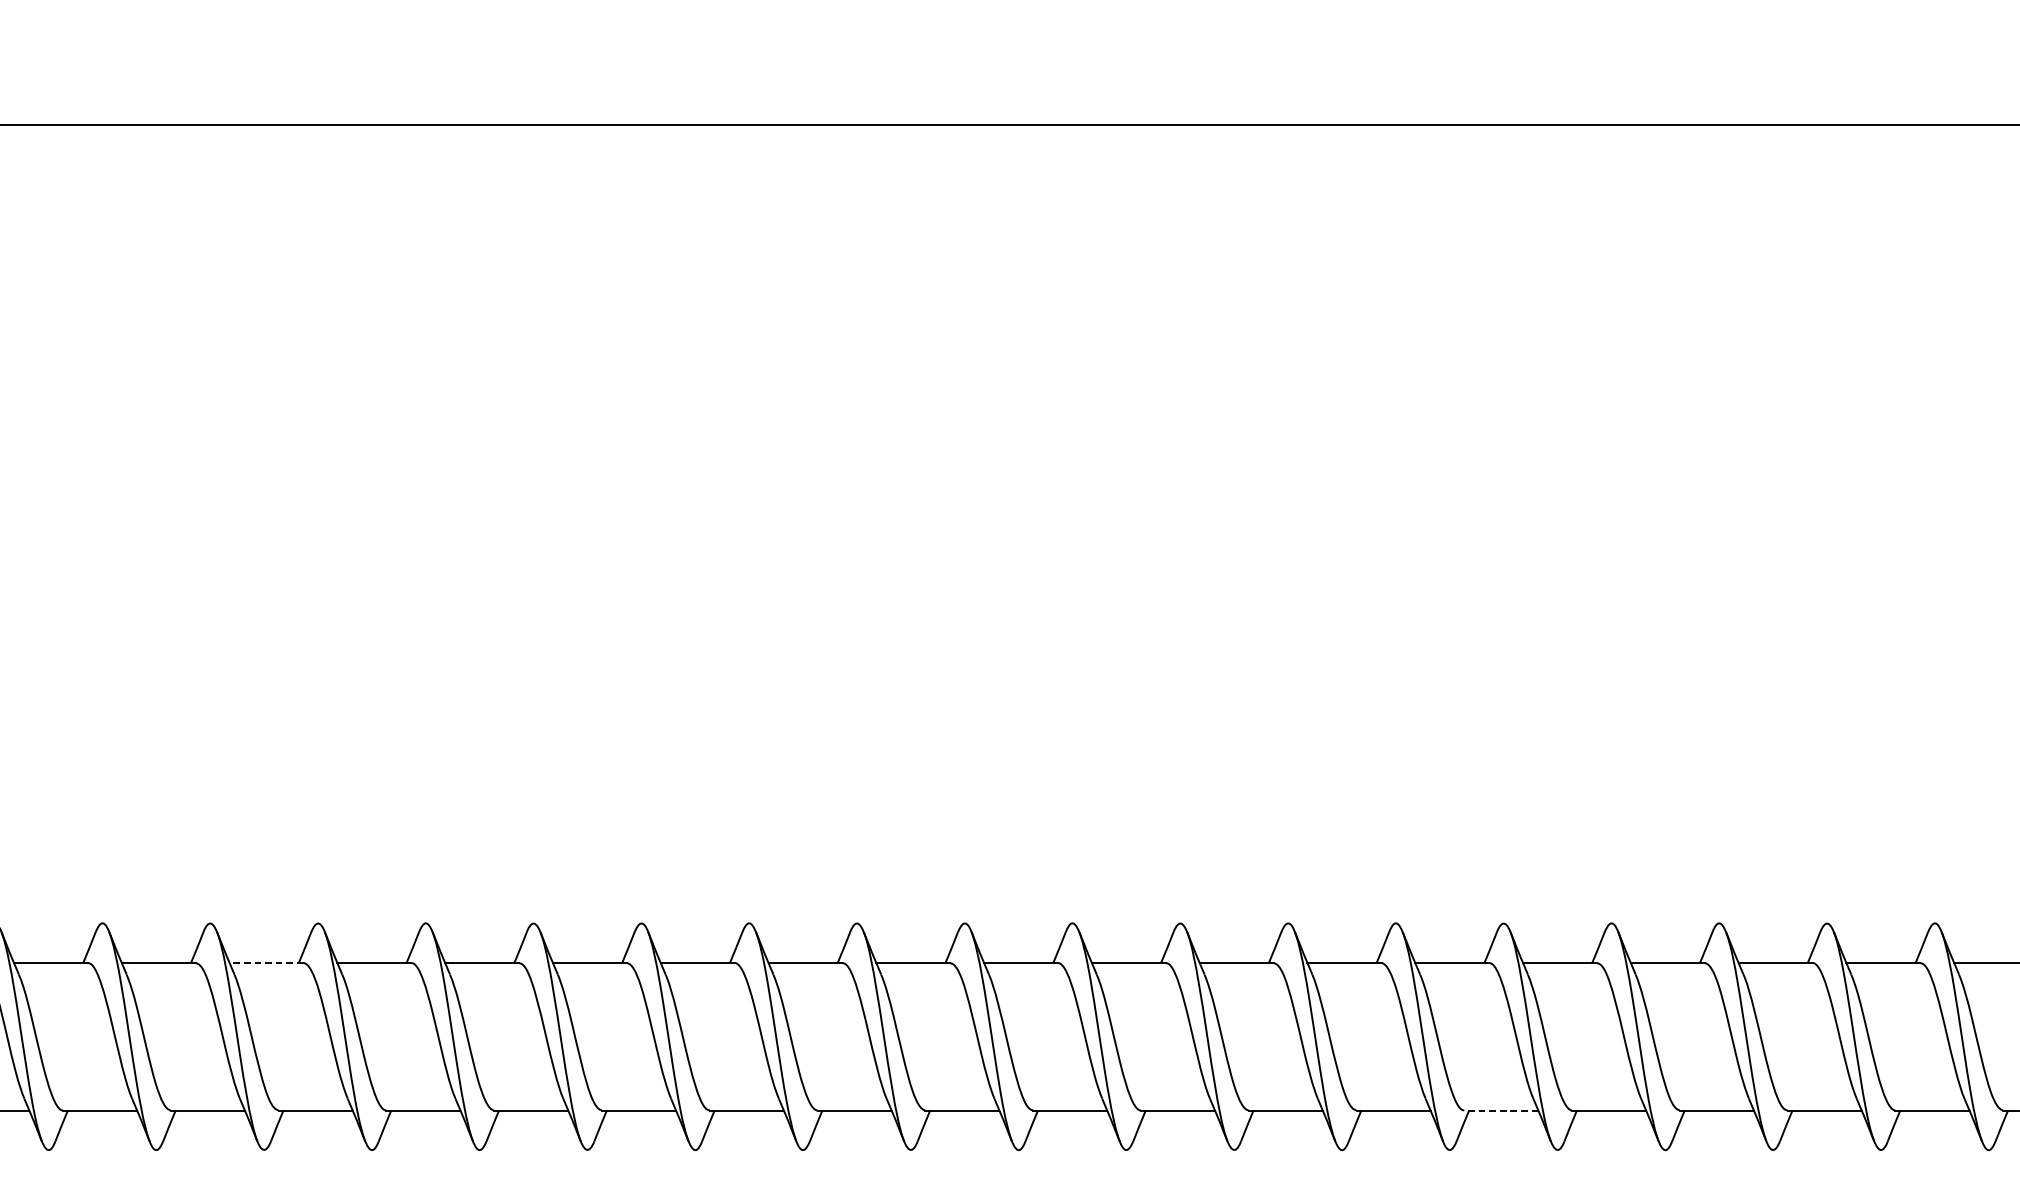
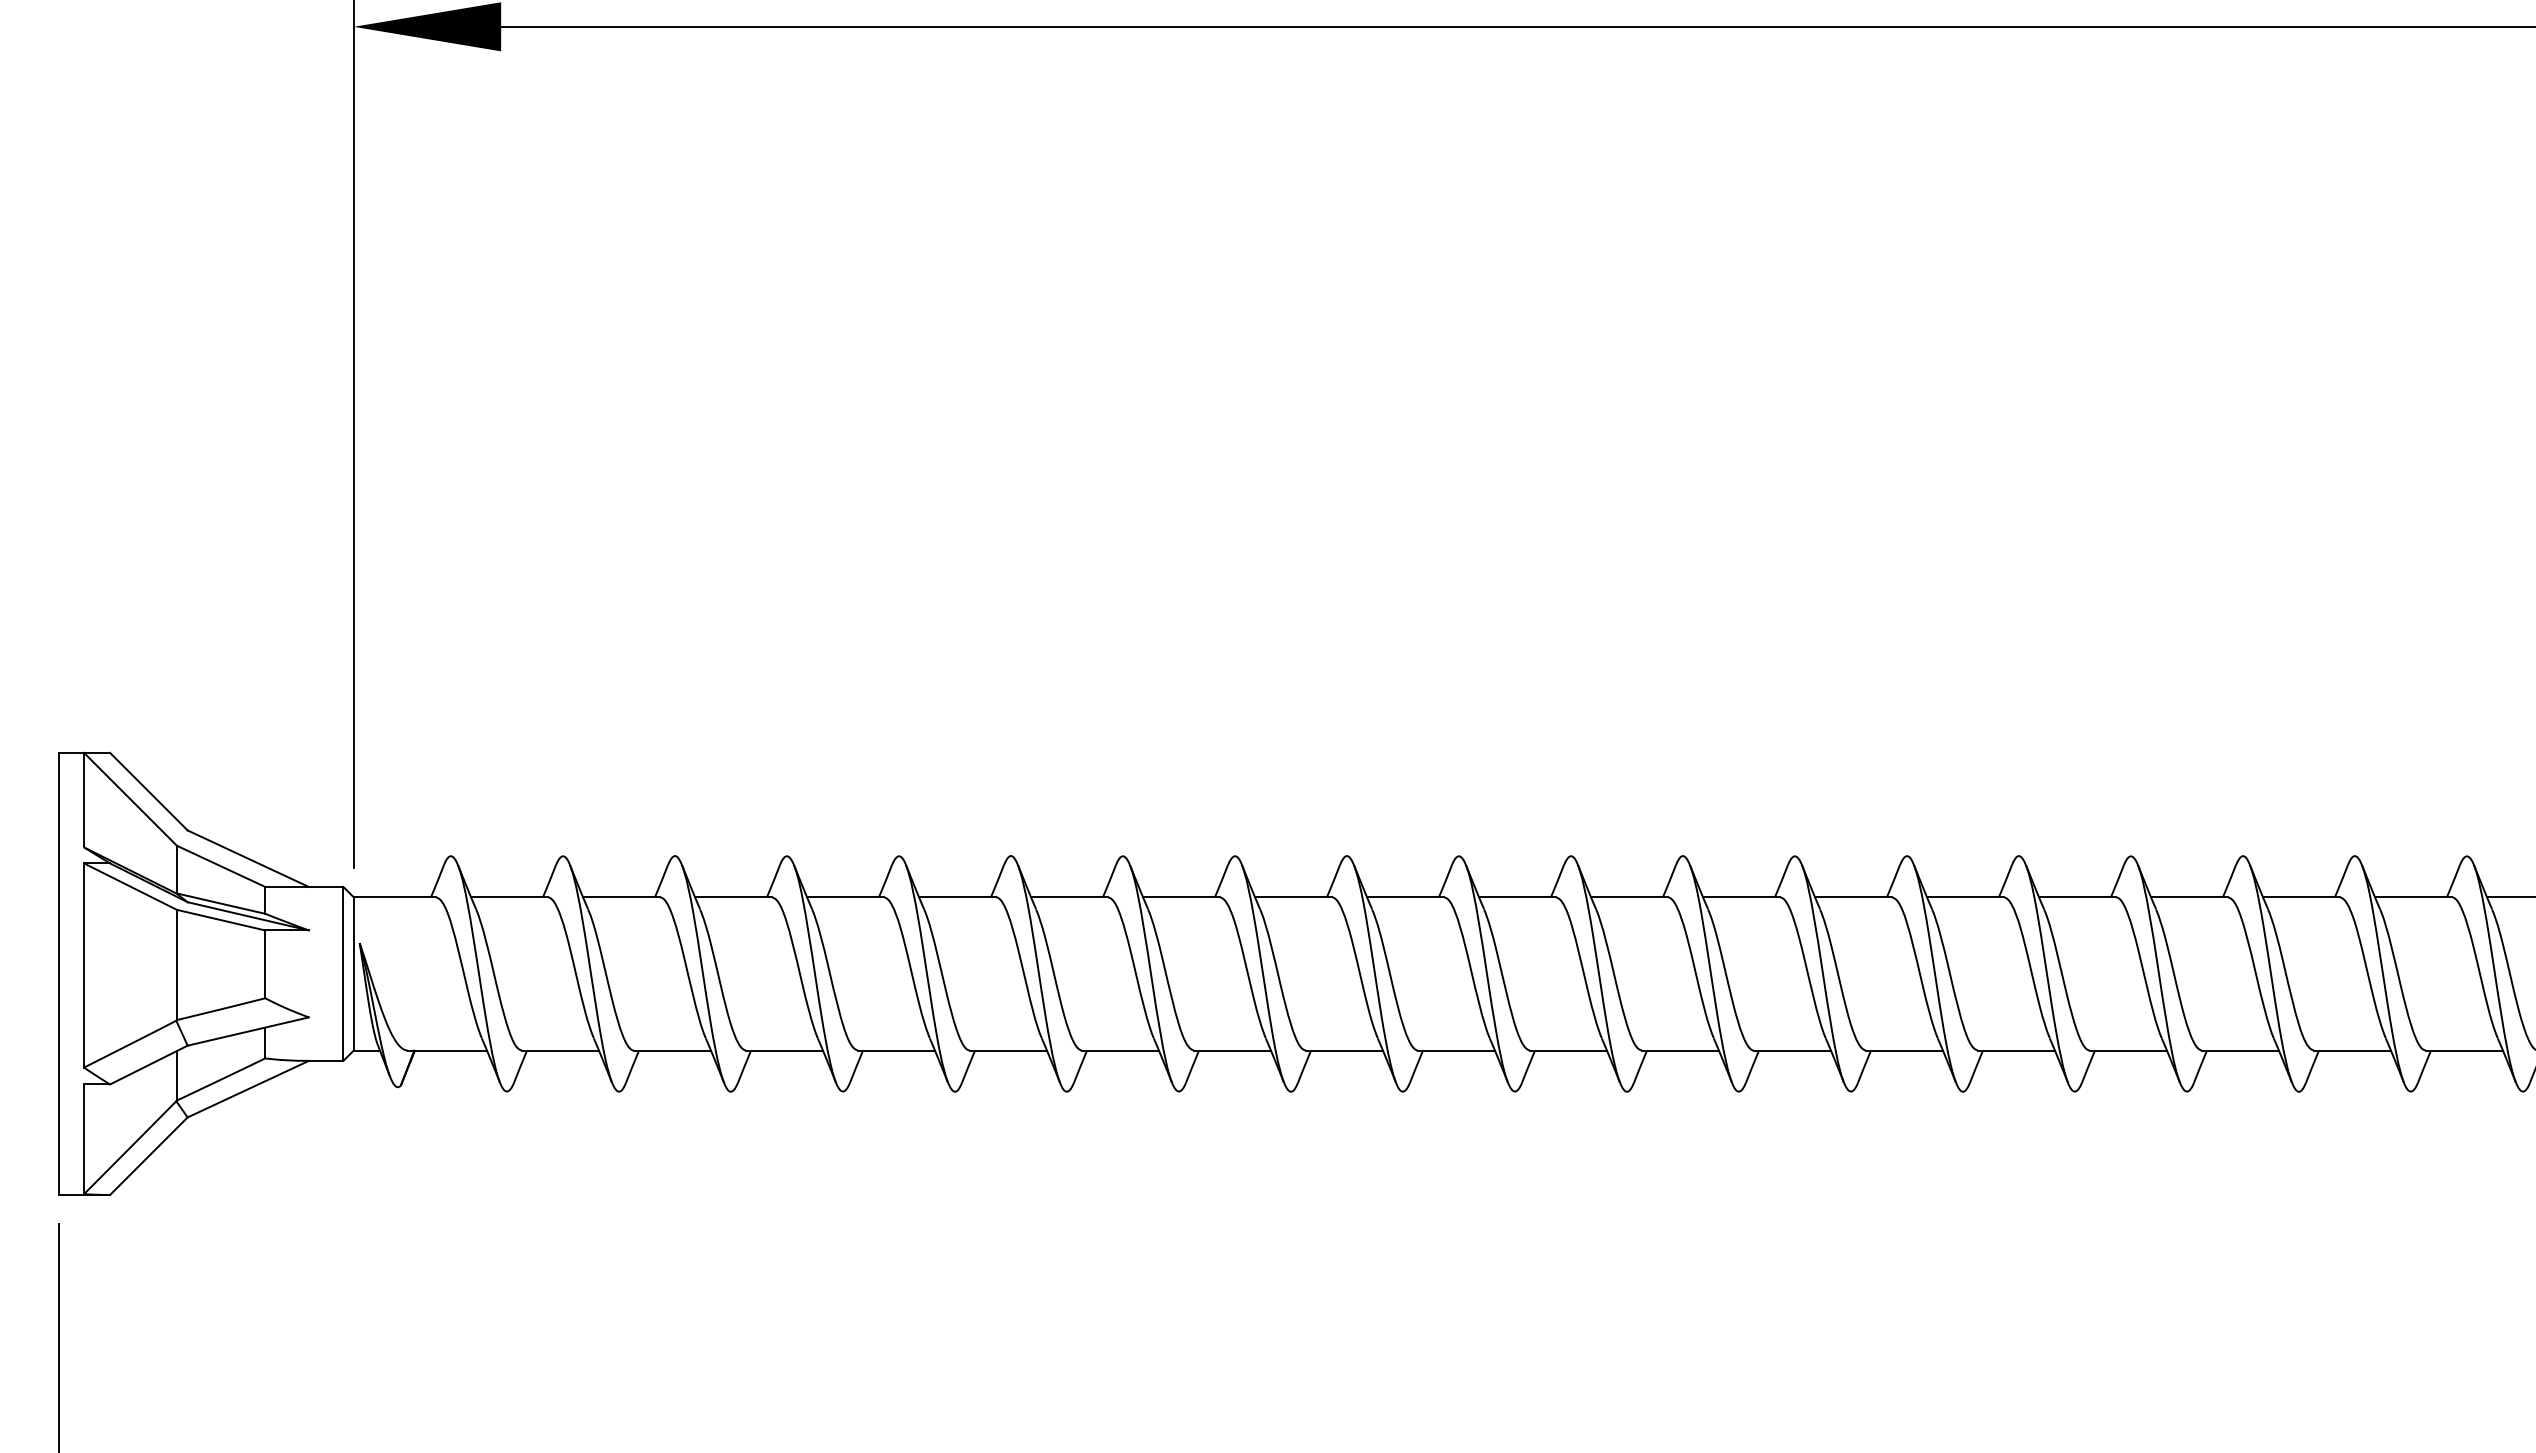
line: (266, 963) -> (845, 897), dashed -> solid
line: (1500, 1110) -> (2127, 1050), dashed -> solid

